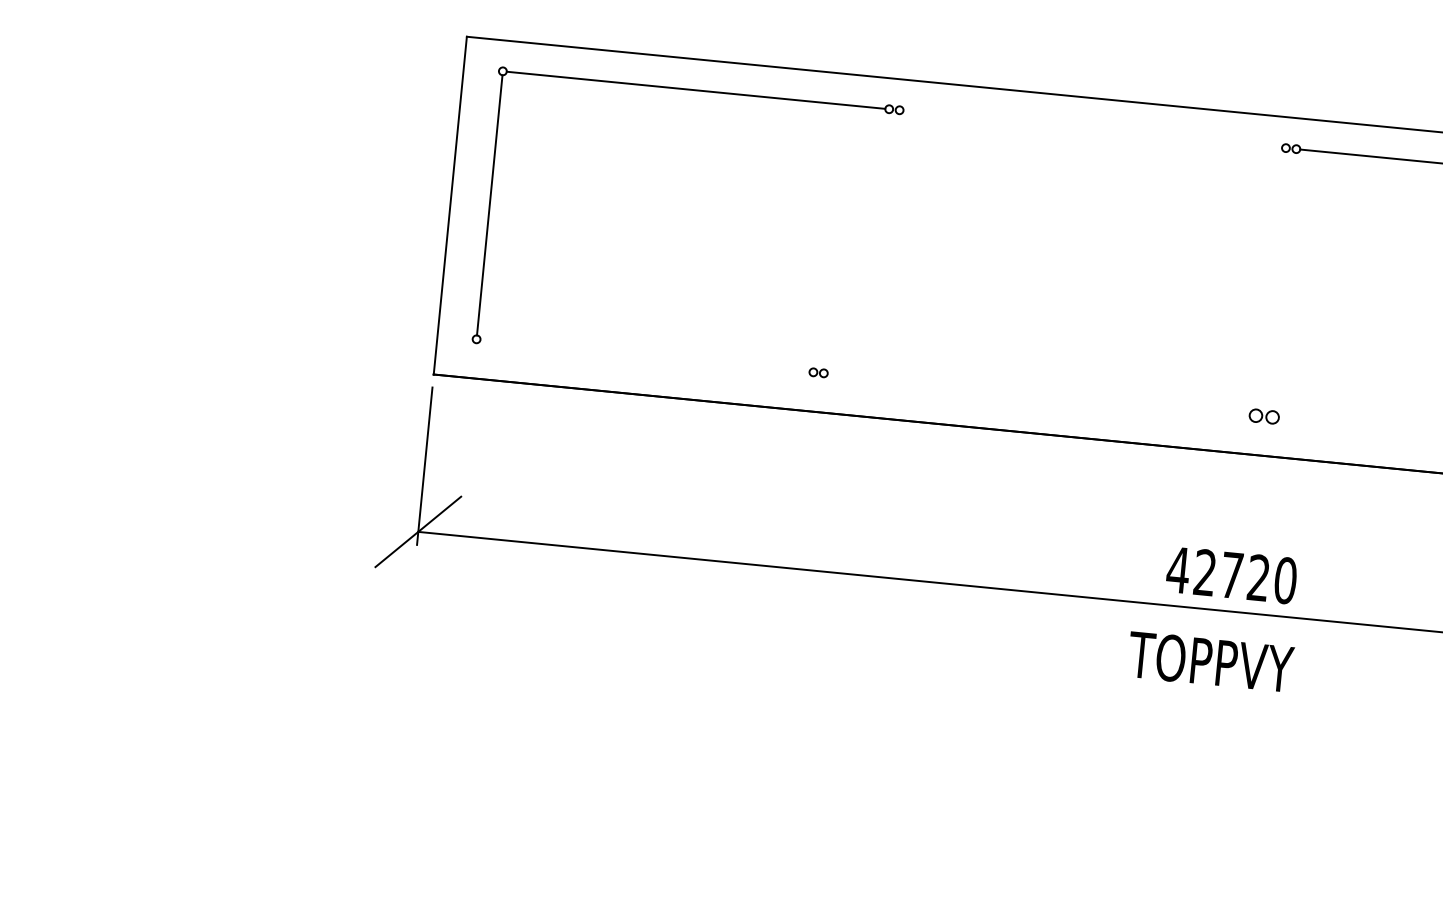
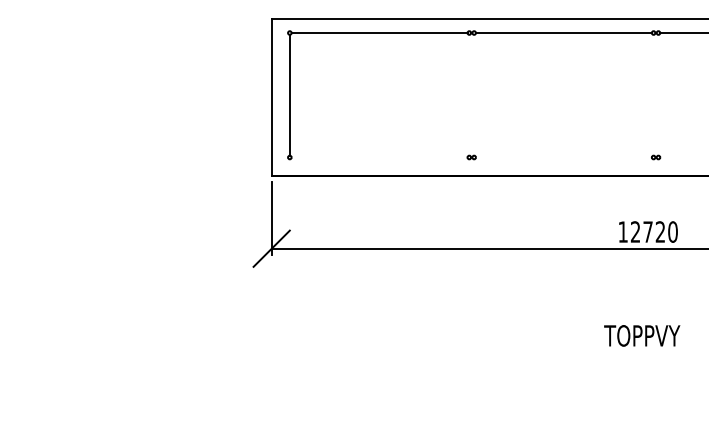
line: (1091, 130) -> (563, 33), added
part: (818, 372) -> (471, 157), moved
part: (1265, 416) -> (656, 157), size x0.62
text: (1179, 569) -> (623, 231), 42720 -> 12720
text: (1211, 661) -> (642, 335), moved

